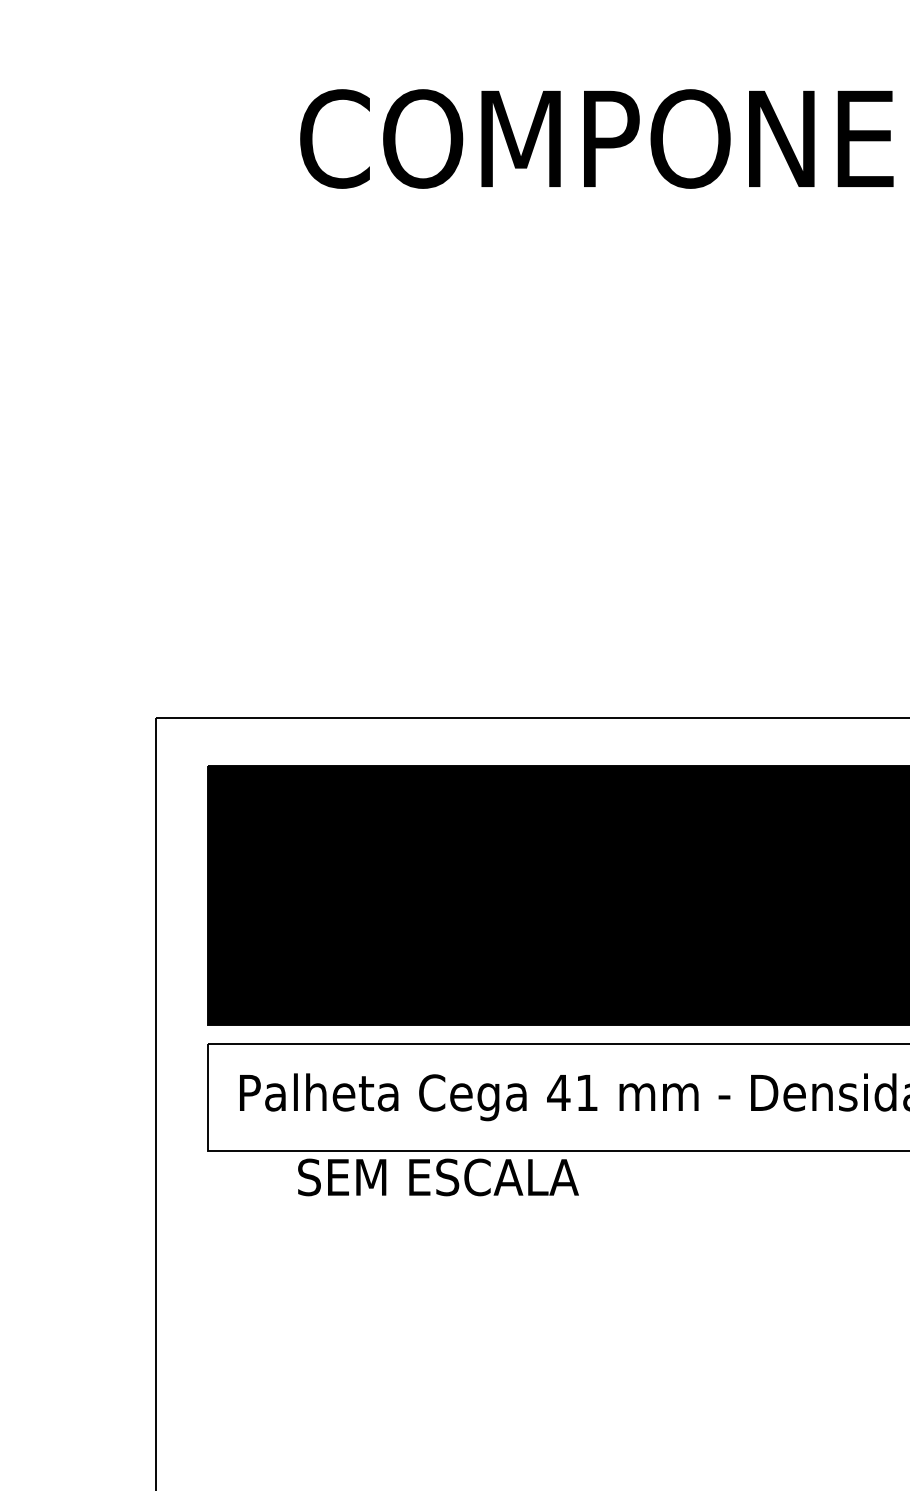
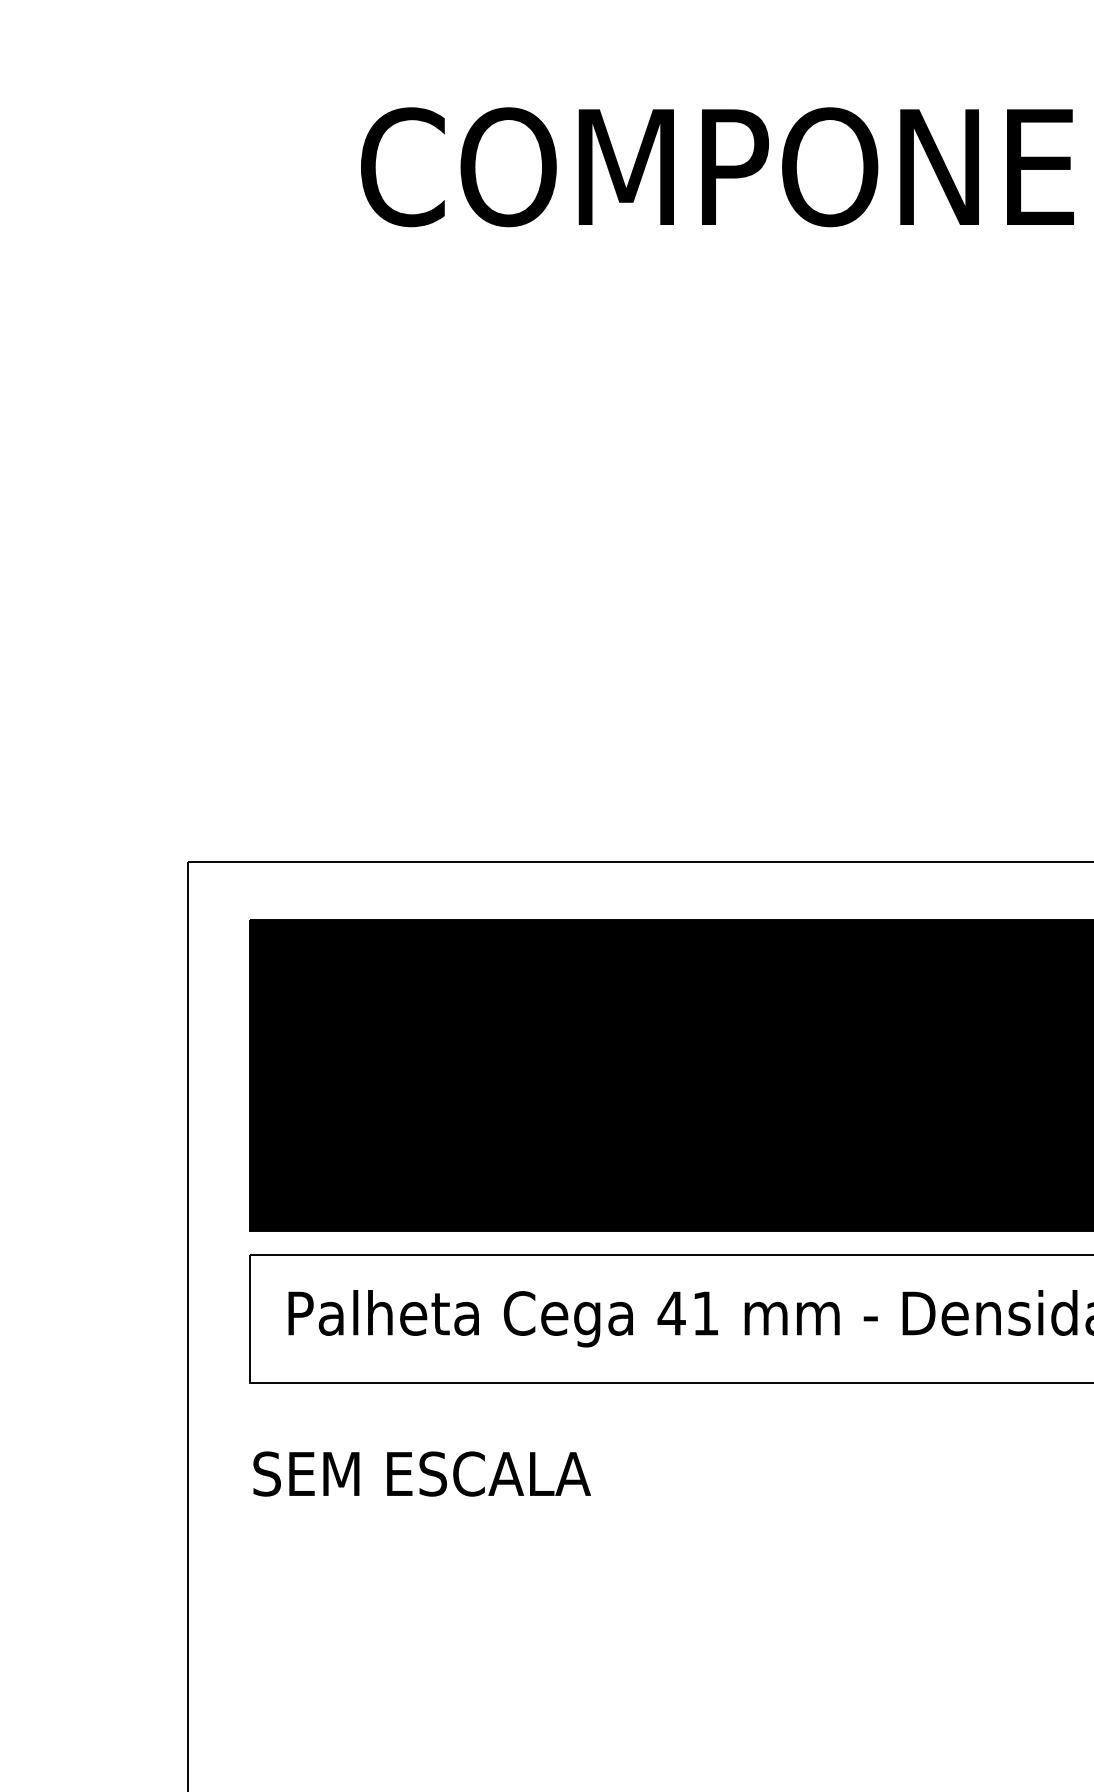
text: (437, 1176) -> (421, 1473), moved

